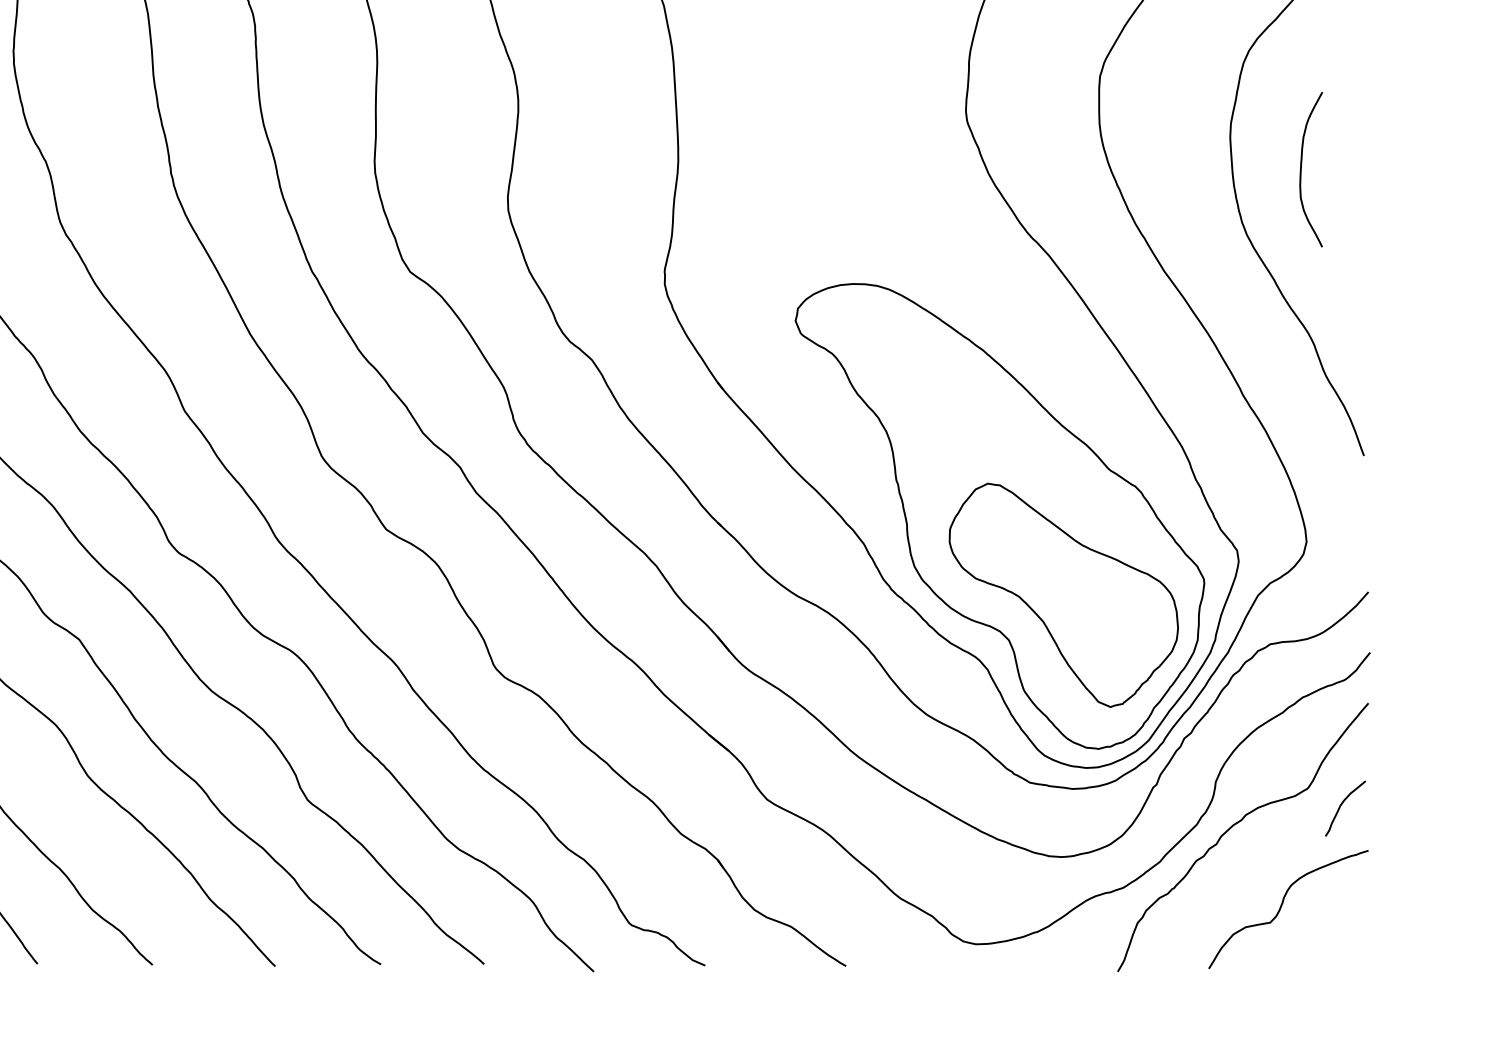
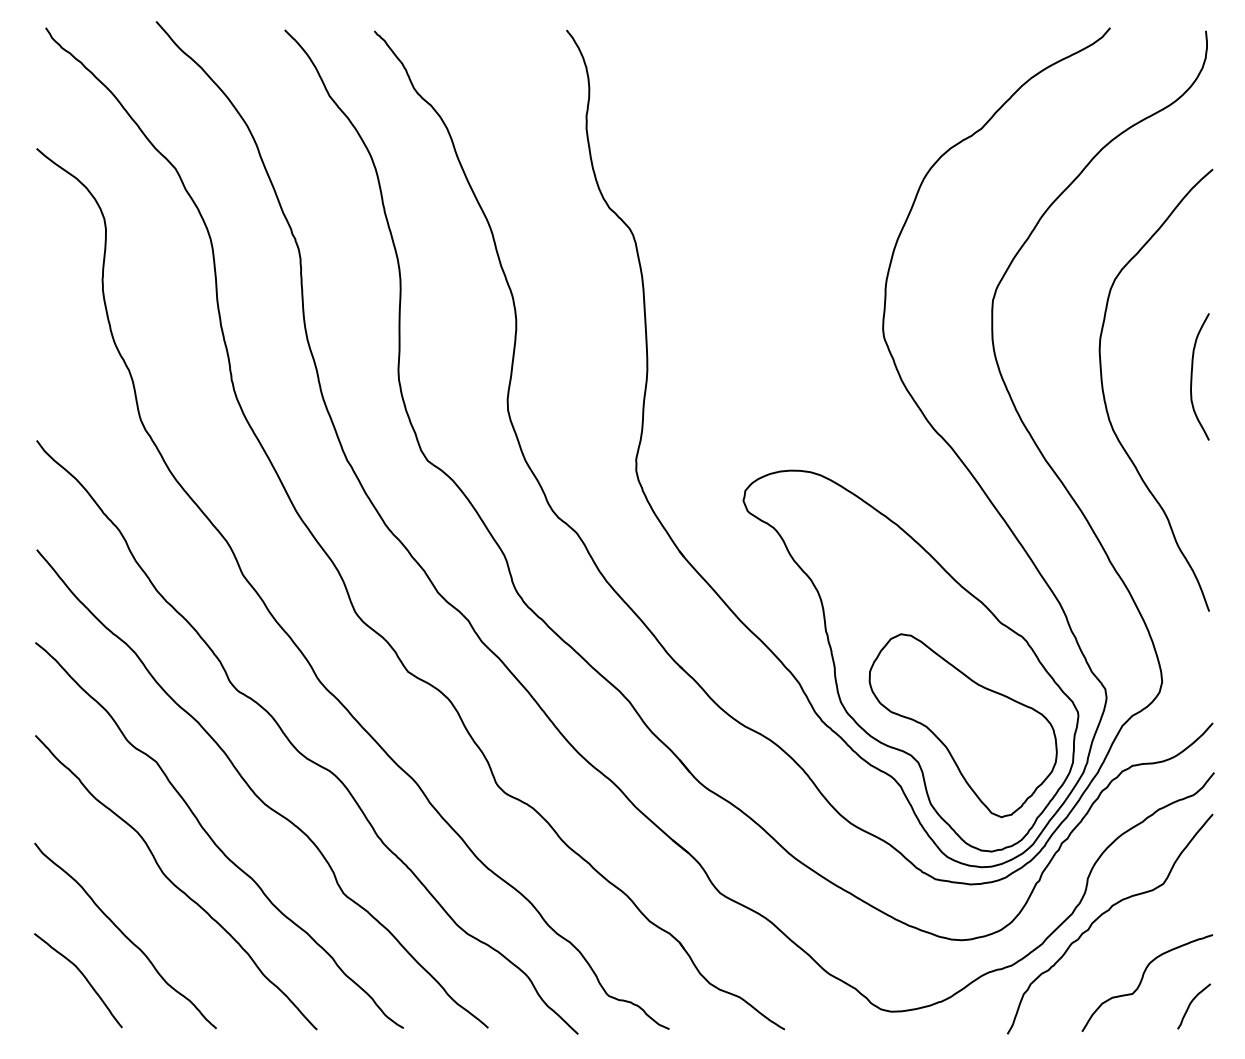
curve: (1302, 169) -> (1192, 376), moved
curve: (1341, 807) -> (1190, 1005), moved

